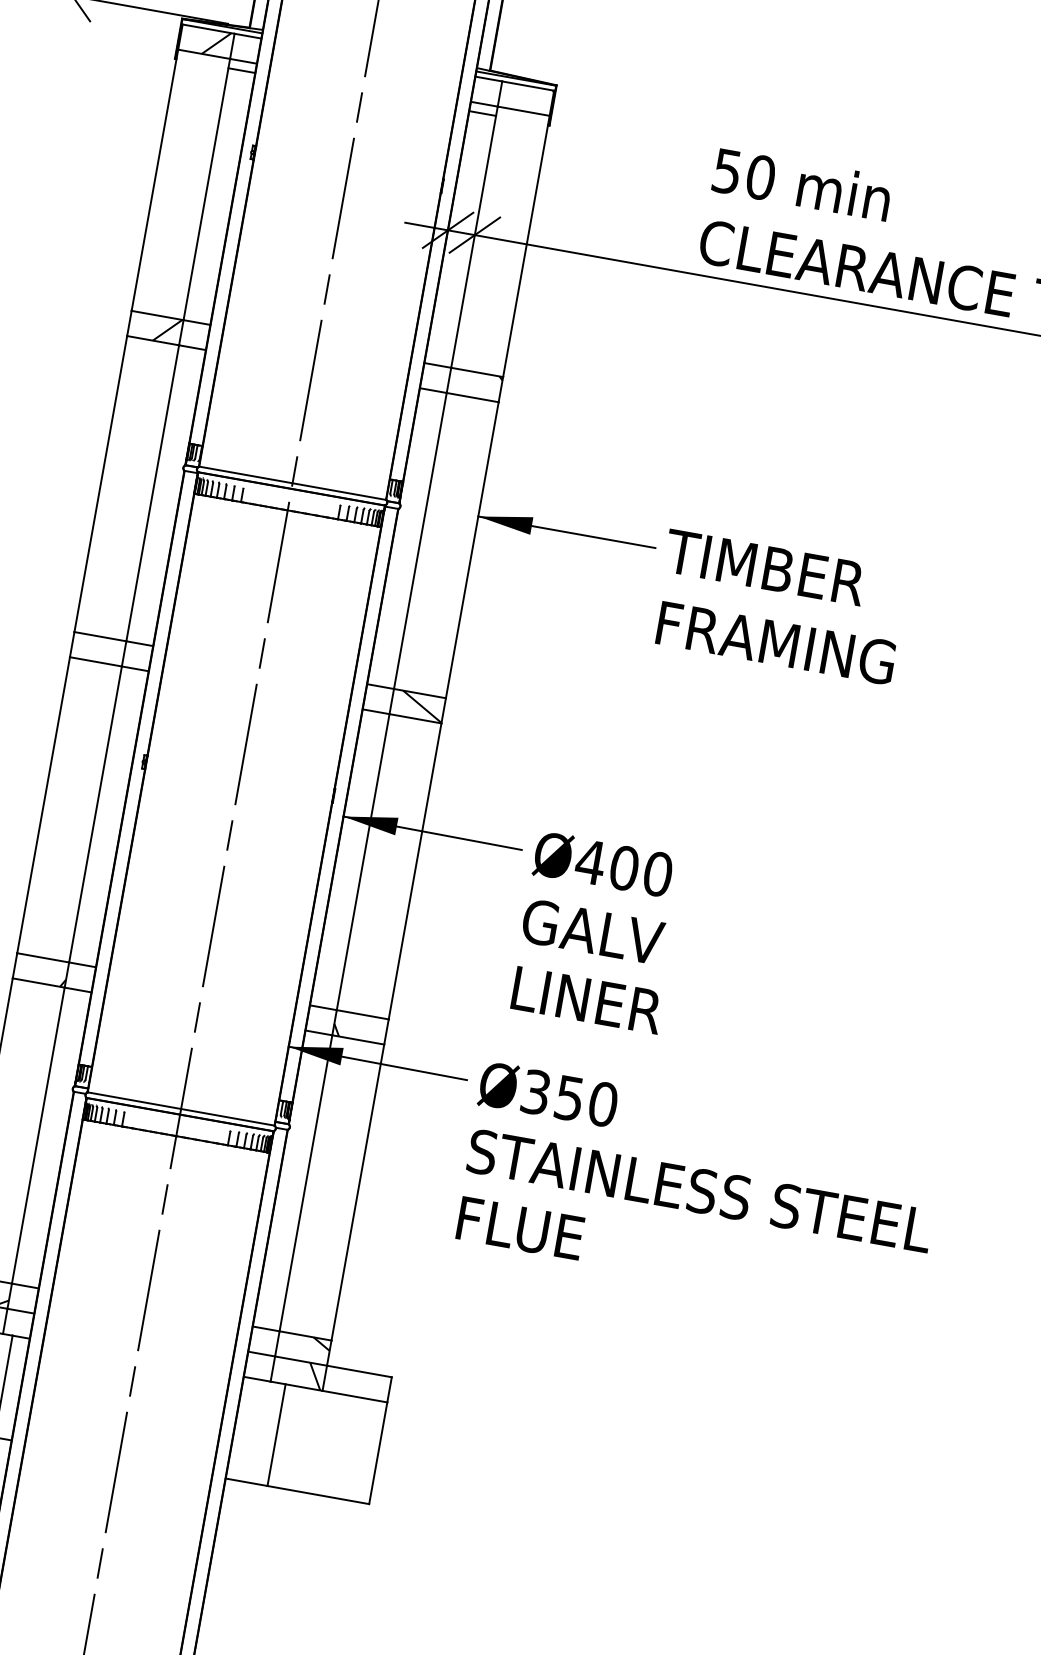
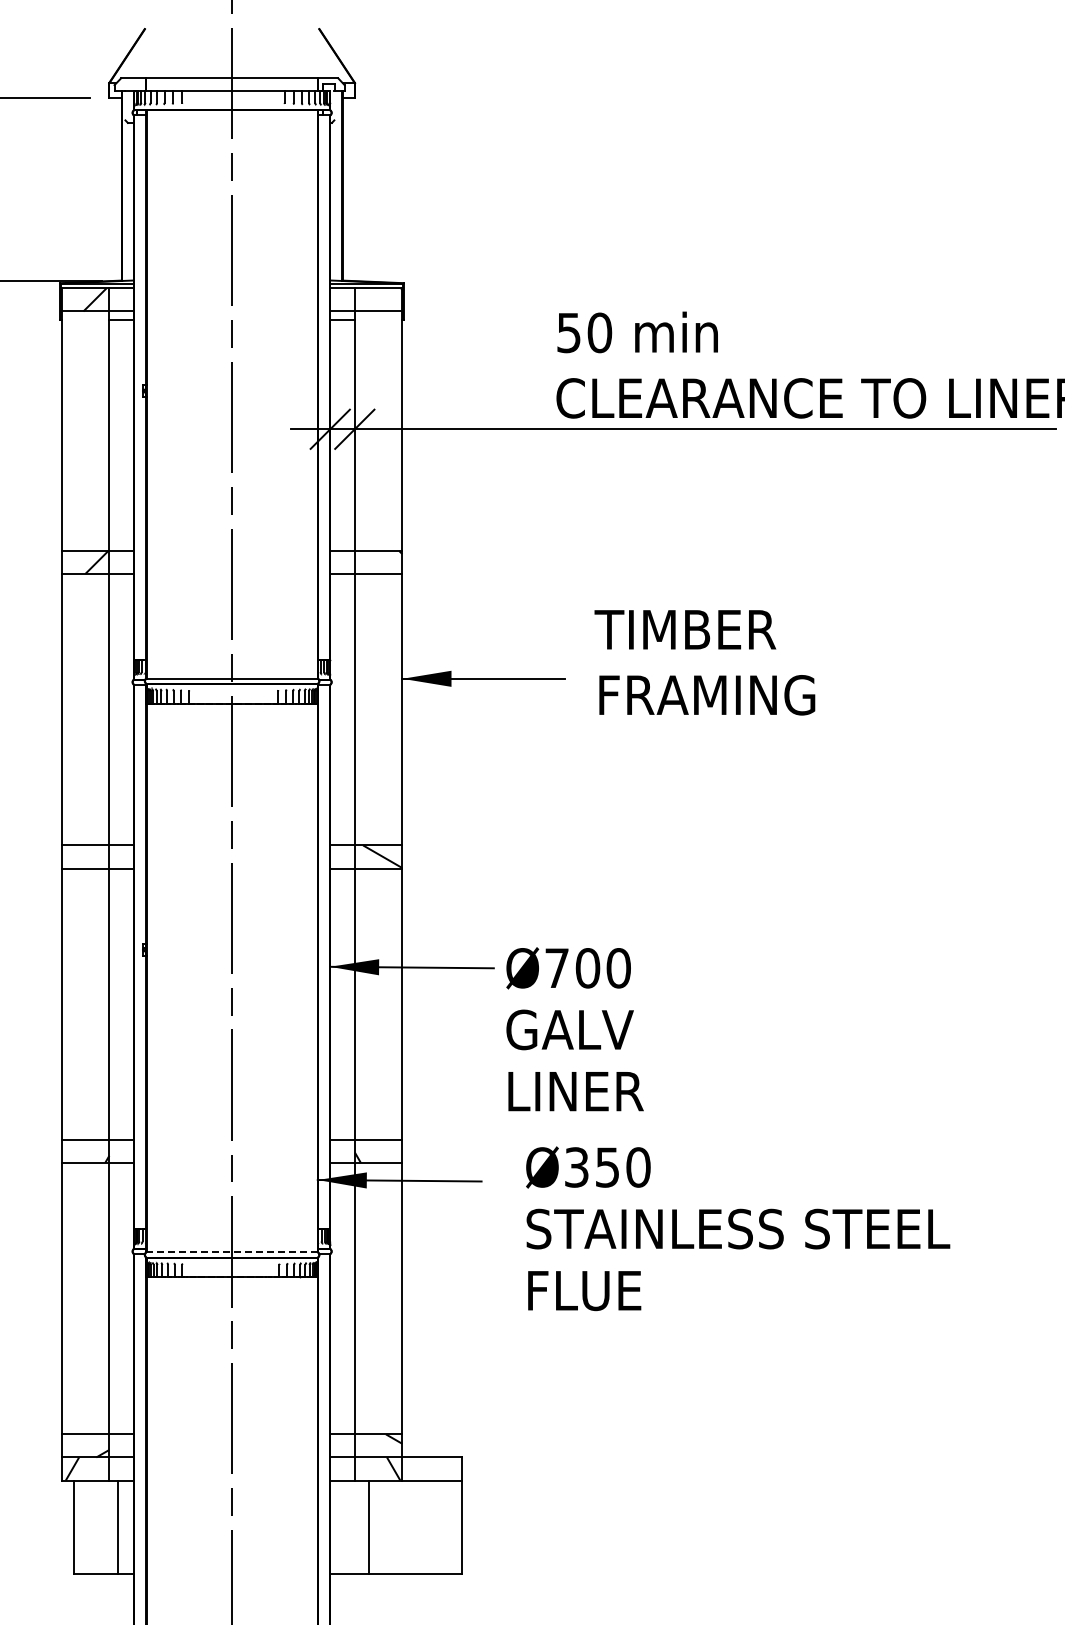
text: (779, 606) -> (704, 662), moved
text: (590, 861) -> (556, 967), Ø400 -> Ø700
line: (181, 1109) -> (232, 1252), solid -> dashed
text: (700, 1190) -> (738, 1228), moved

